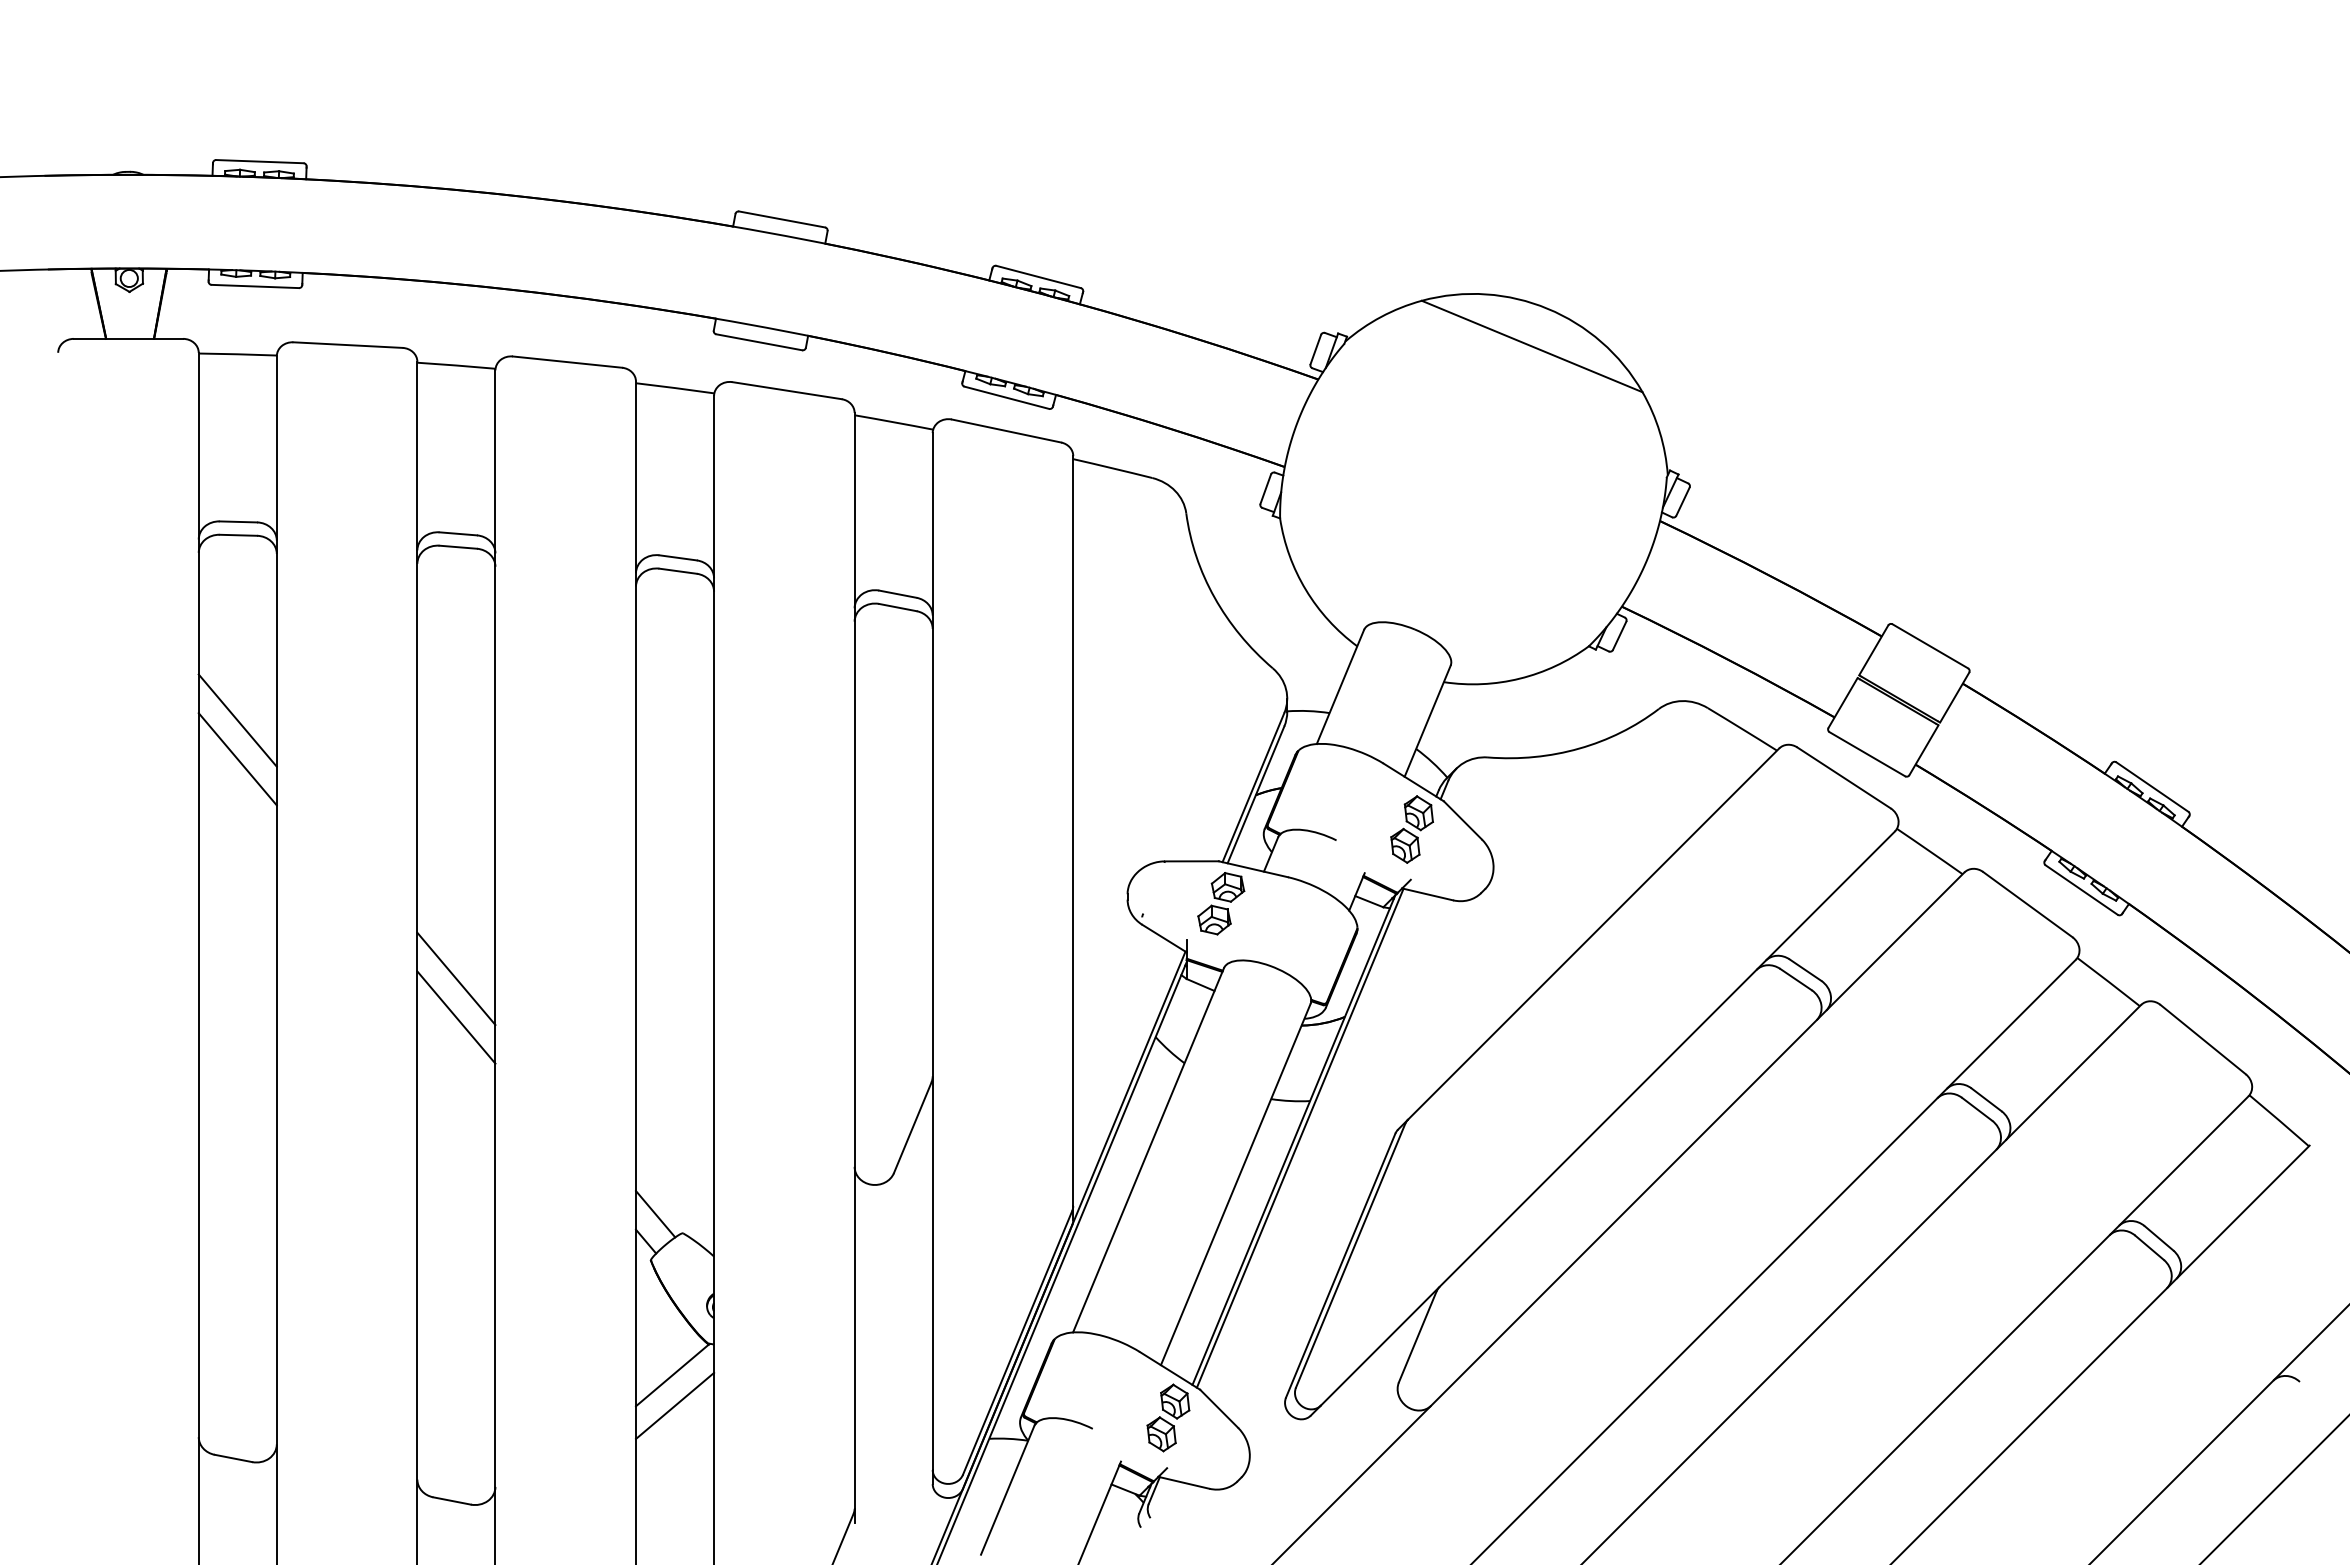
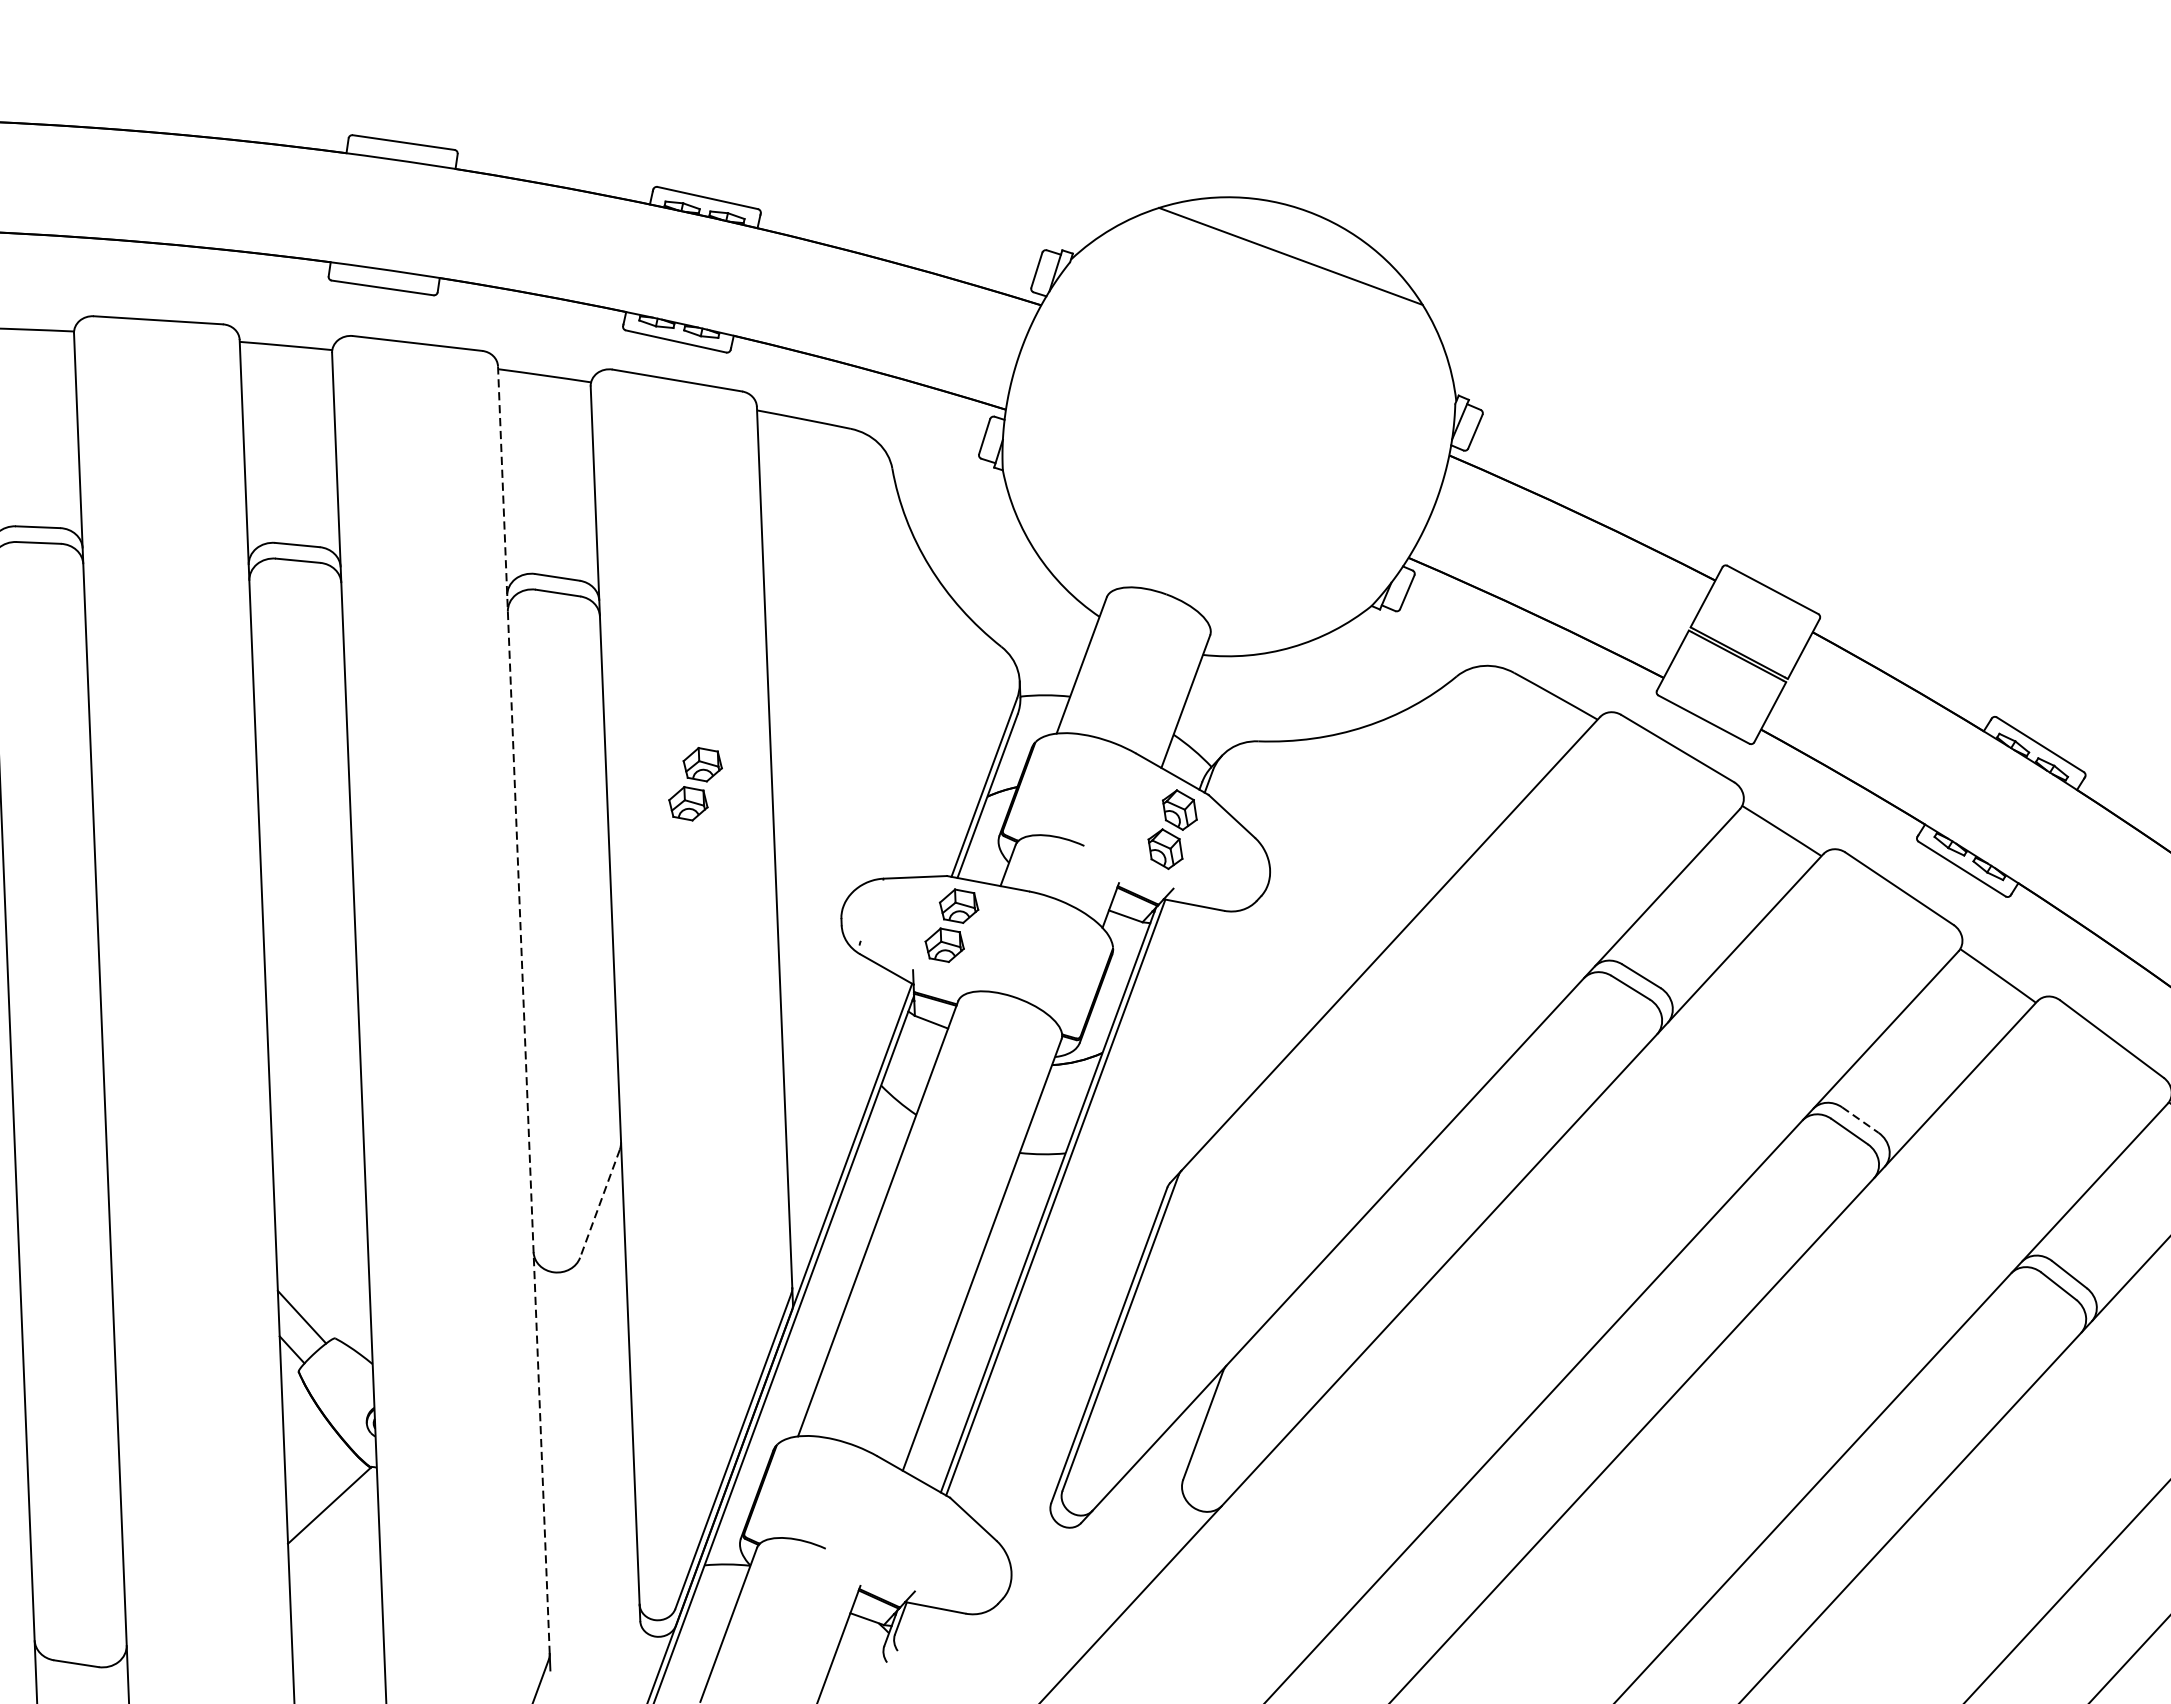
part: (1008, 774) -> (695, 783), added
line: (854, 960) -> (523, 1009), solid -> dashed
line: (456, 978) -> (56, 1049), removed
line: (456, 1017) -> (58, 1095), removed
line: (1986, 1099) -> (1860, 1119), solid -> dashed
line: (912, 1127) -> (599, 1203), solid -> dashed
line: (675, 1405) -> (334, 1541), removed
part: (1168, 1417) -> (914, 1531), removed

